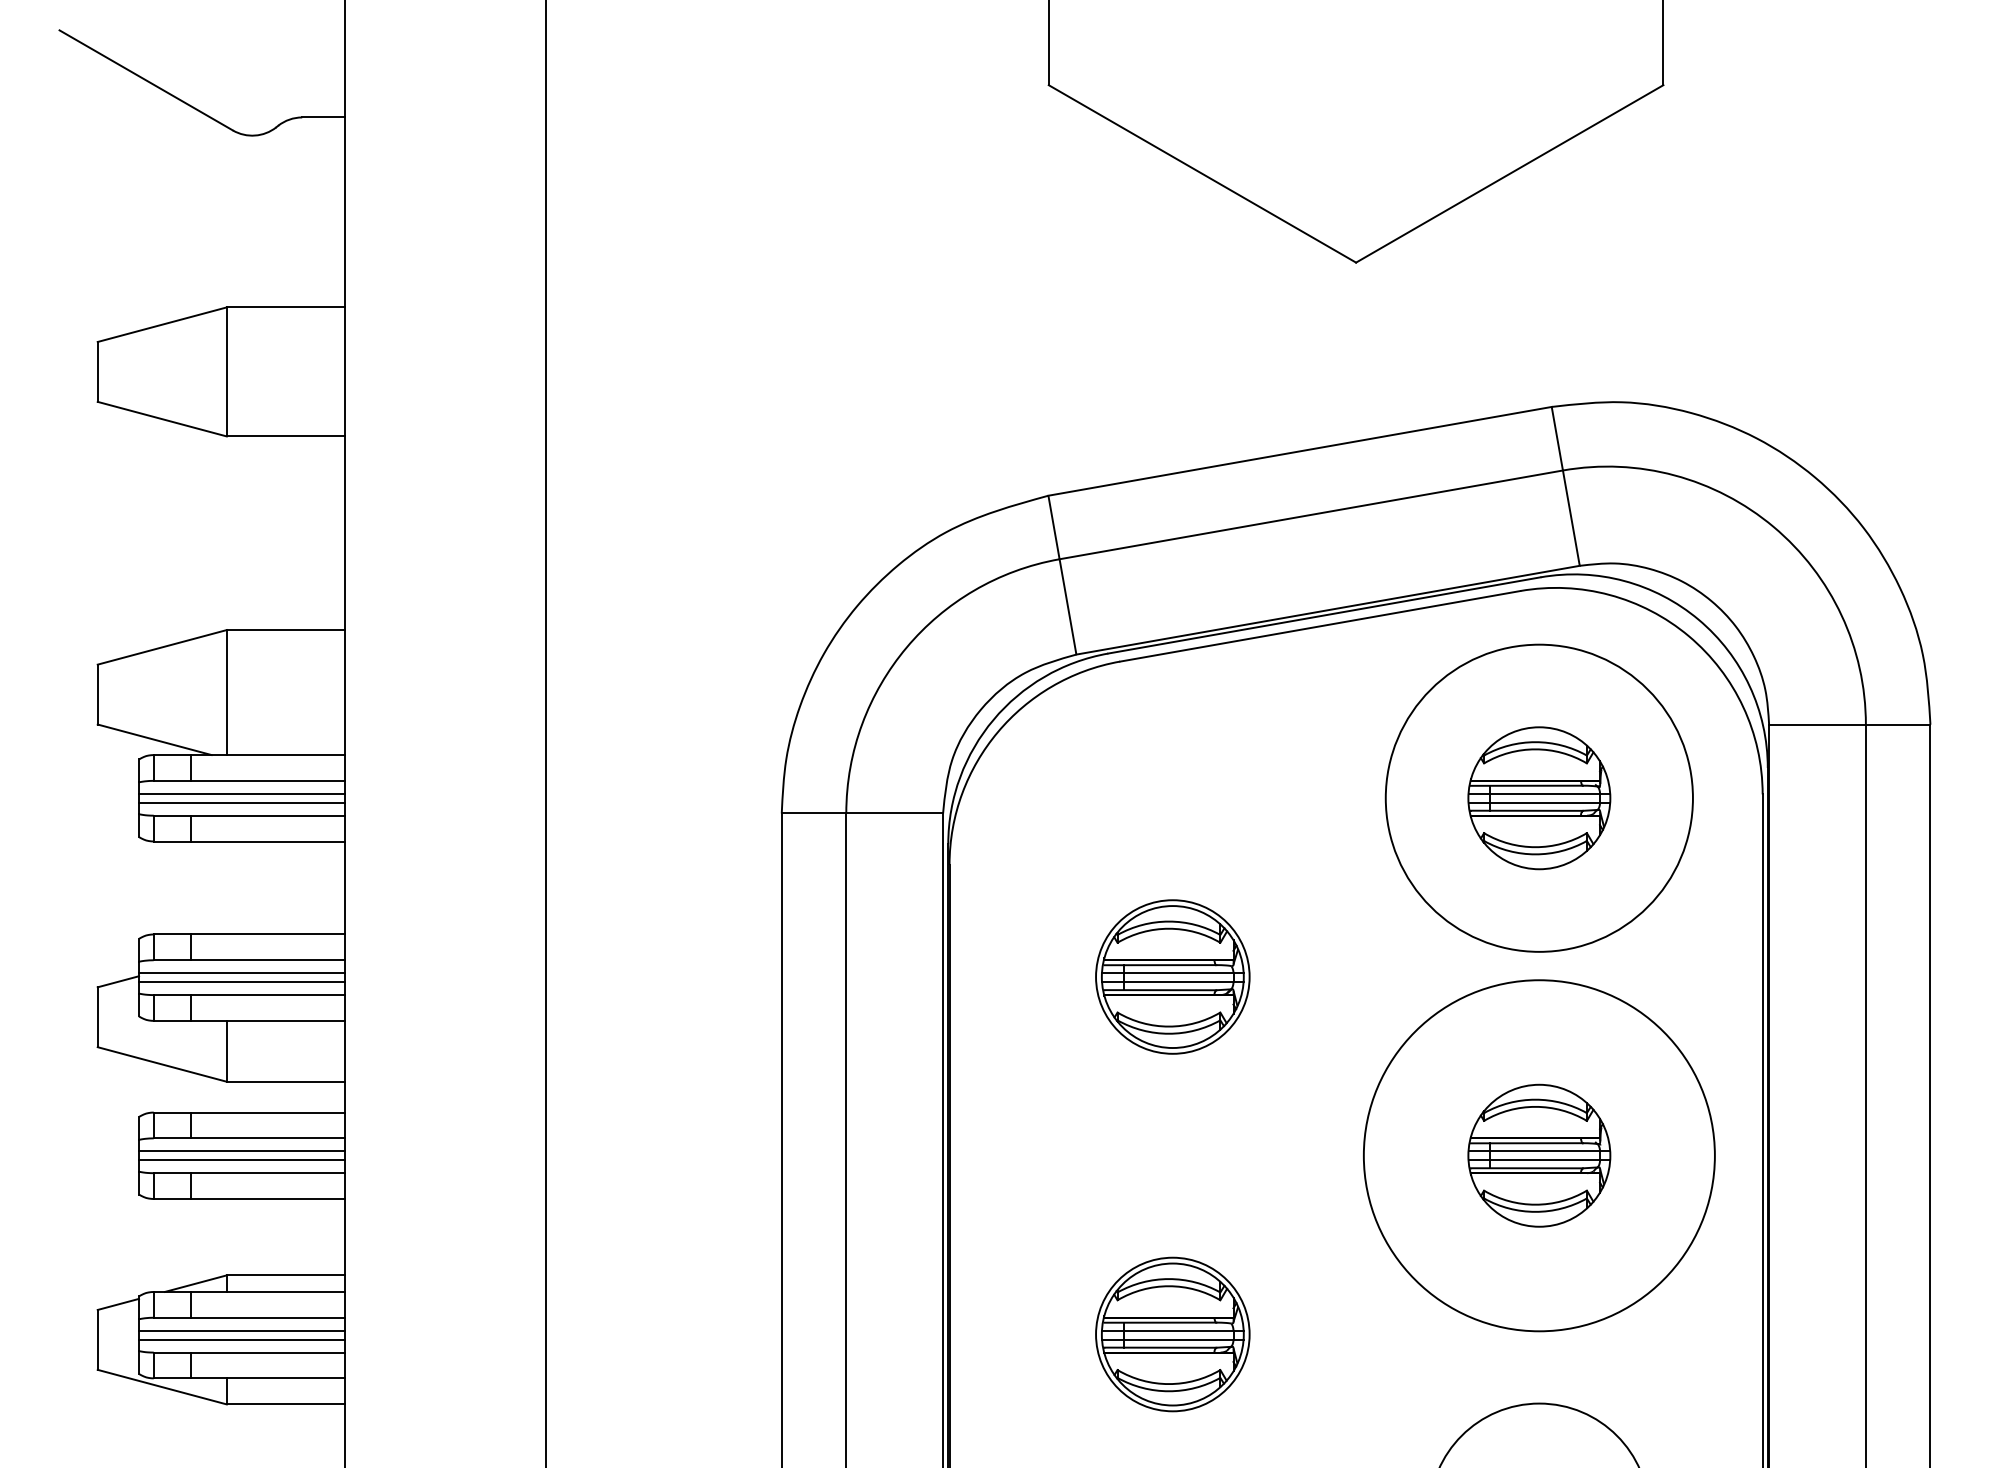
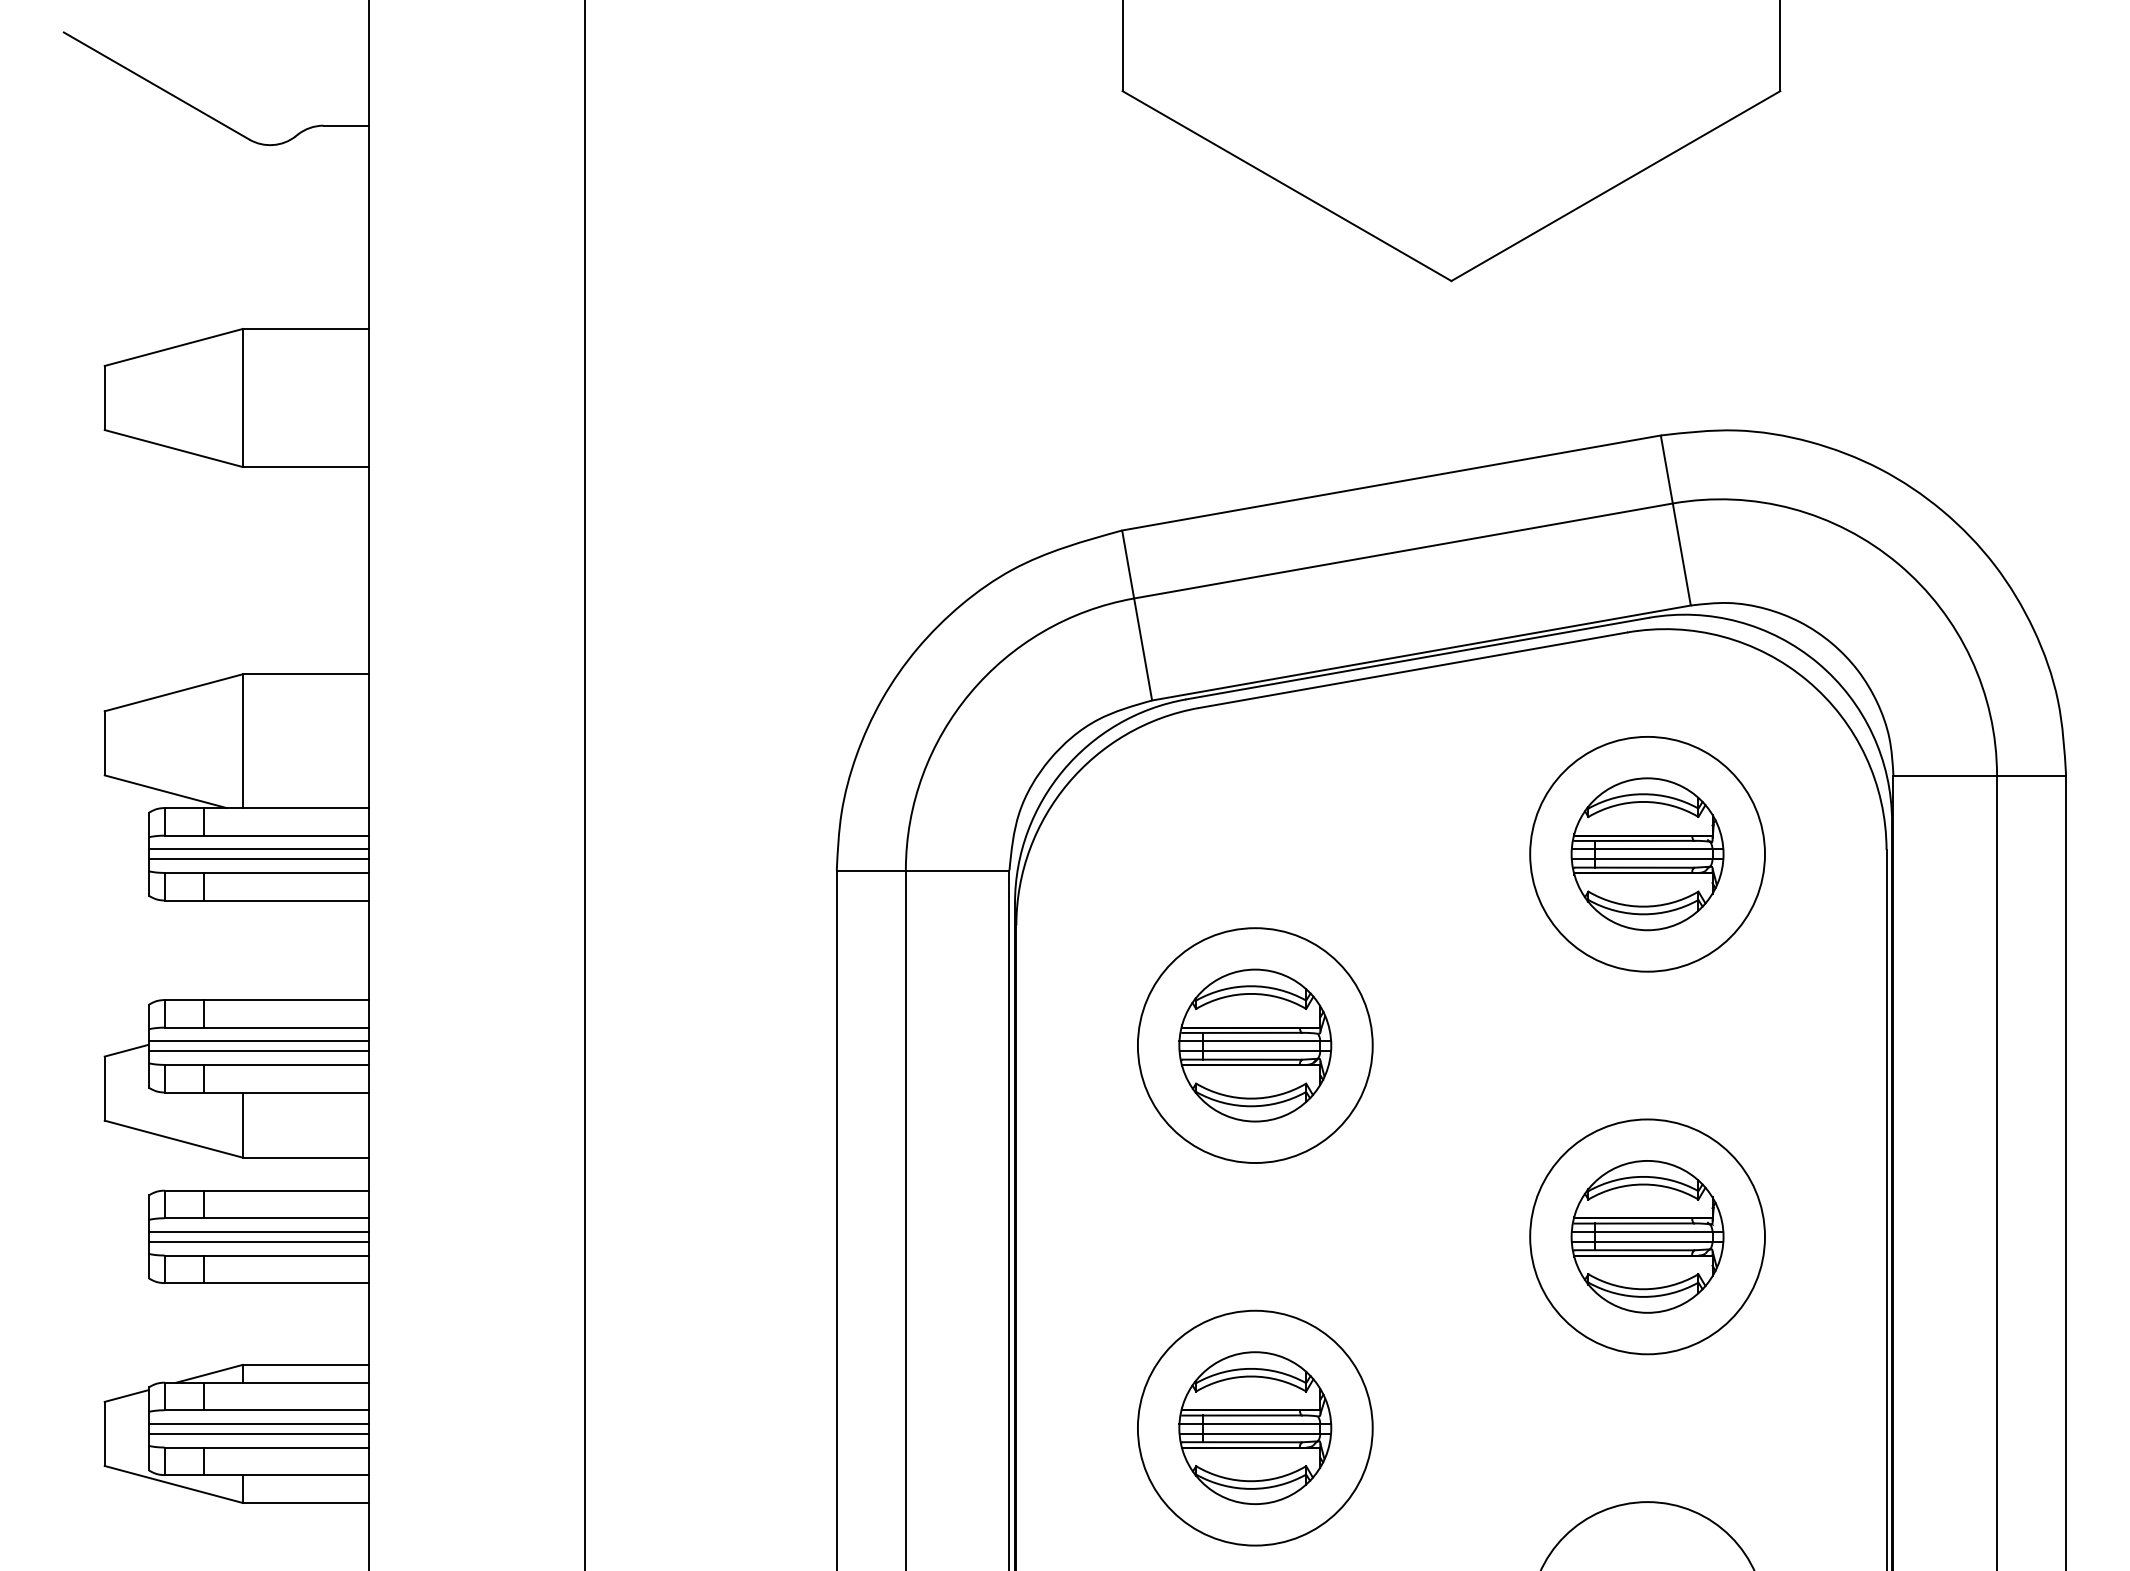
circle: (1539, 797) -> (1647, 853), size x0.71
circle: (1172, 976) -> (1254, 1045), size x1.43
circle: (1539, 1155) -> (1647, 1236), size x0.62
circle: (1172, 1333) -> (1254, 1427), size x1.43

